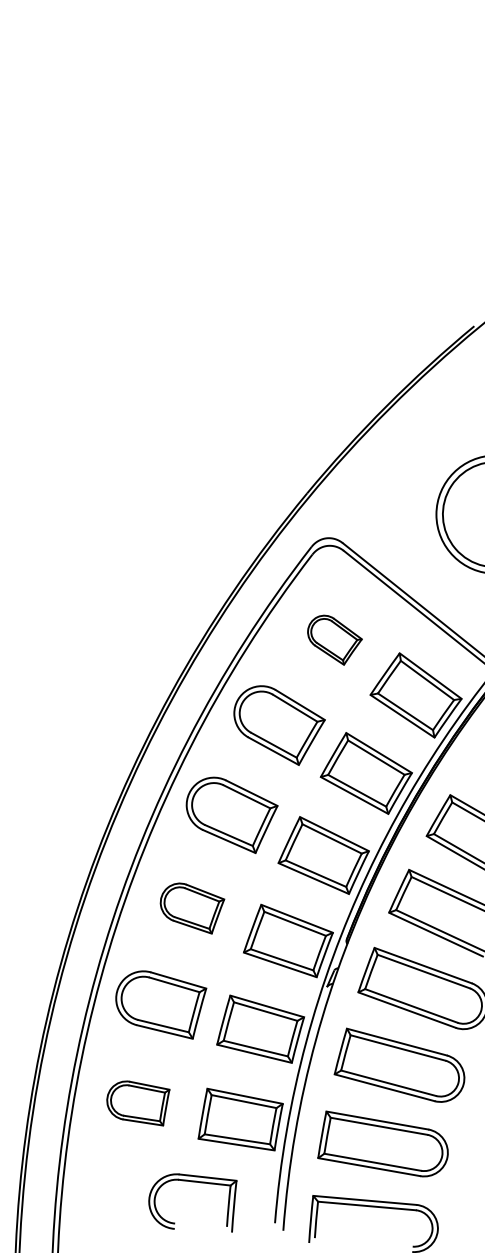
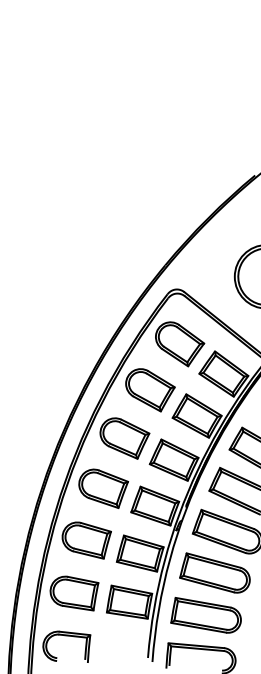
part: (335, 640) -> (180, 344), size x1.67
part: (192, 908) -> (103, 488), size x1.43
part: (138, 1103) -> (74, 593), size x1.43
part: (192, 1183) -> (66, 636), moved

